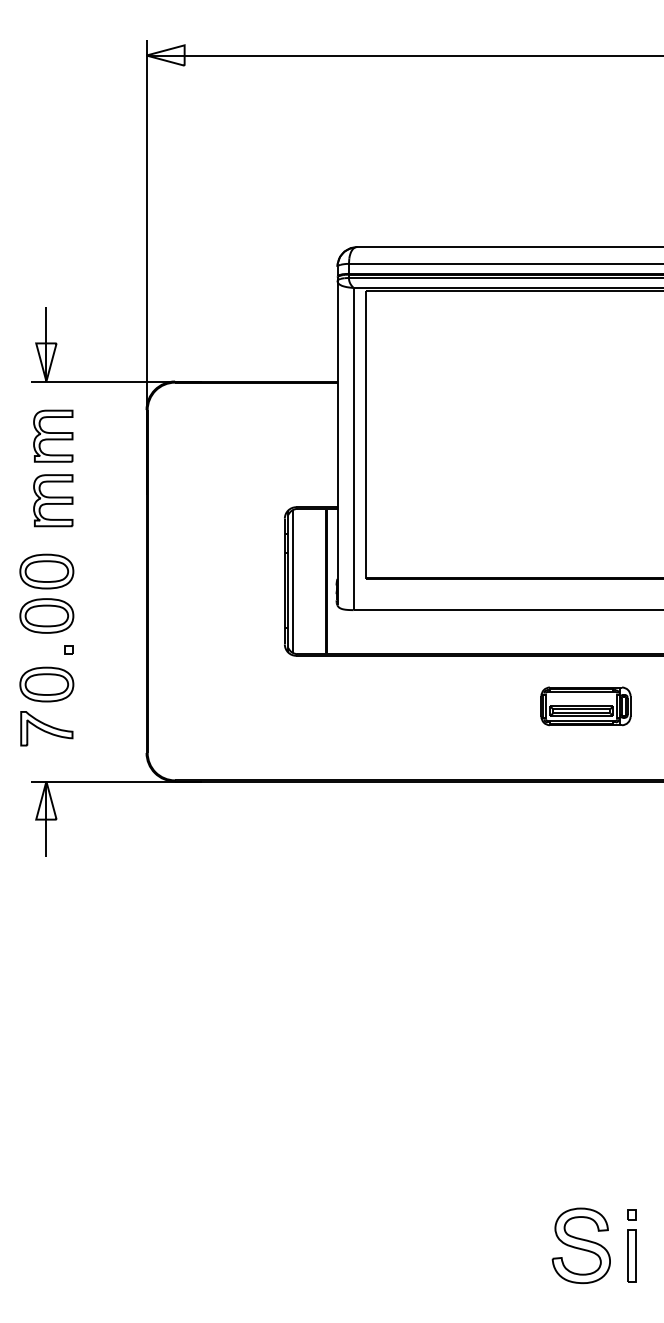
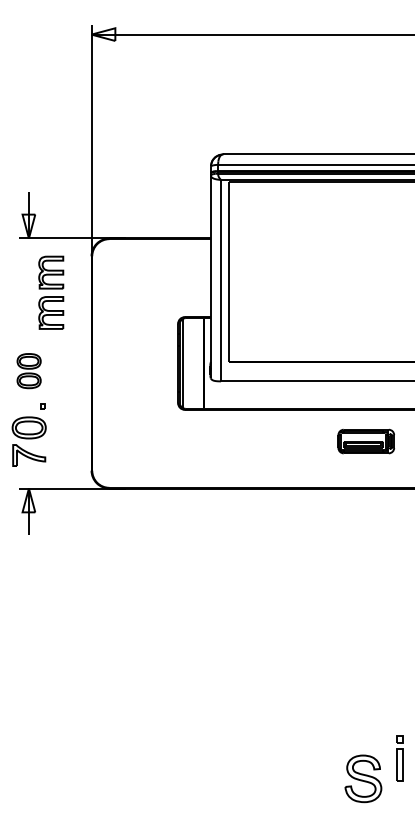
part: (53, 467) -> (51, 292), moved
part: (45, 592) -> (28, 370), size x0.7
part: (631, 1245) -> (399, 758), moved

